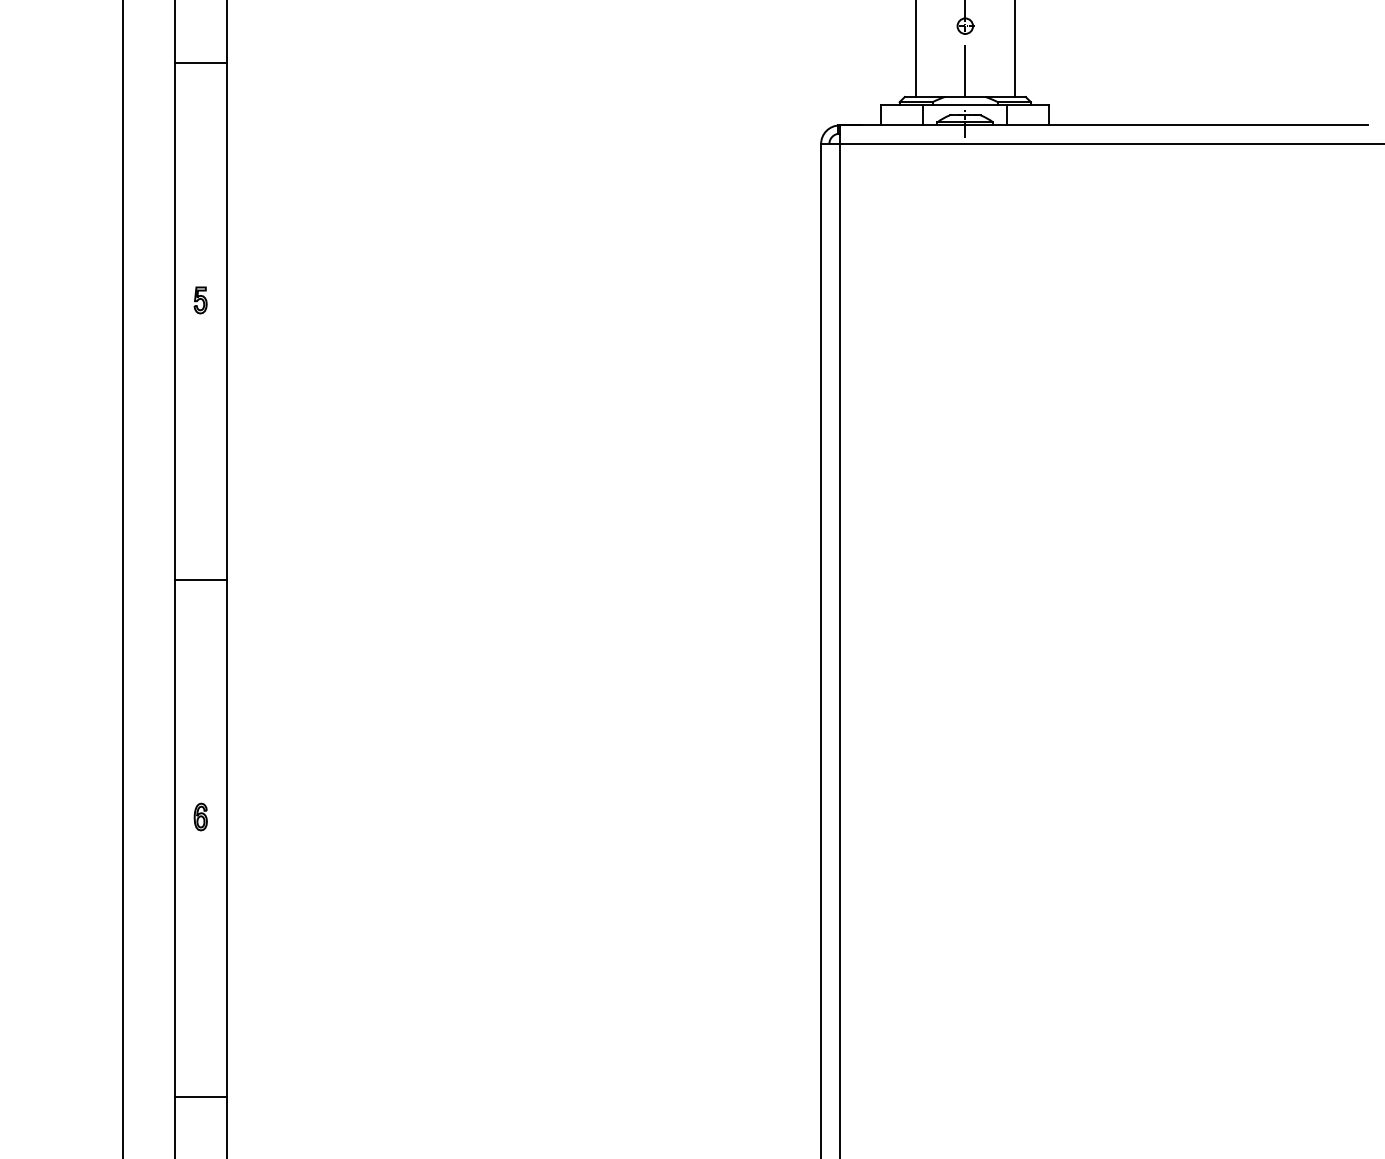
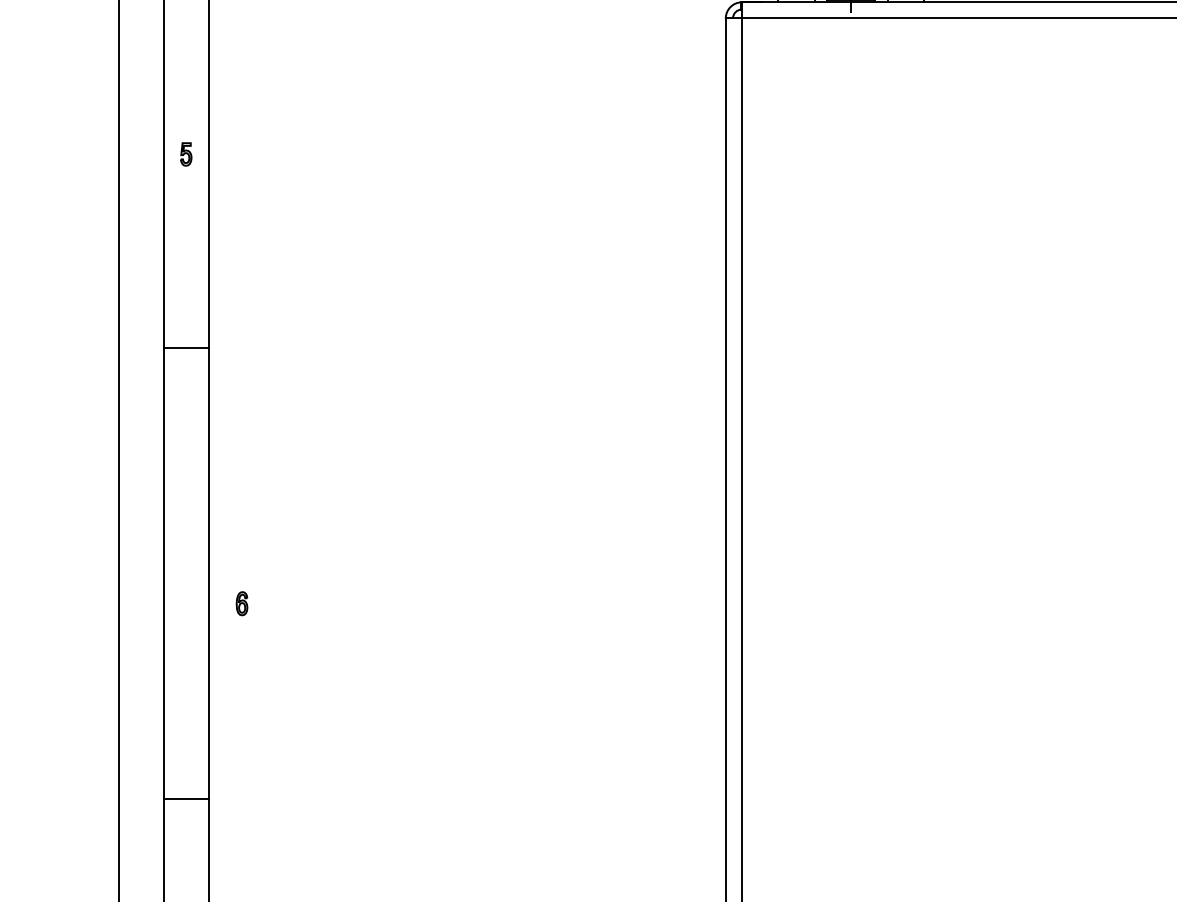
line: (200, 580) -> (186, 348), moved
part: (200, 816) -> (241, 603), moved
line: (200, 1096) -> (186, 798), moved

